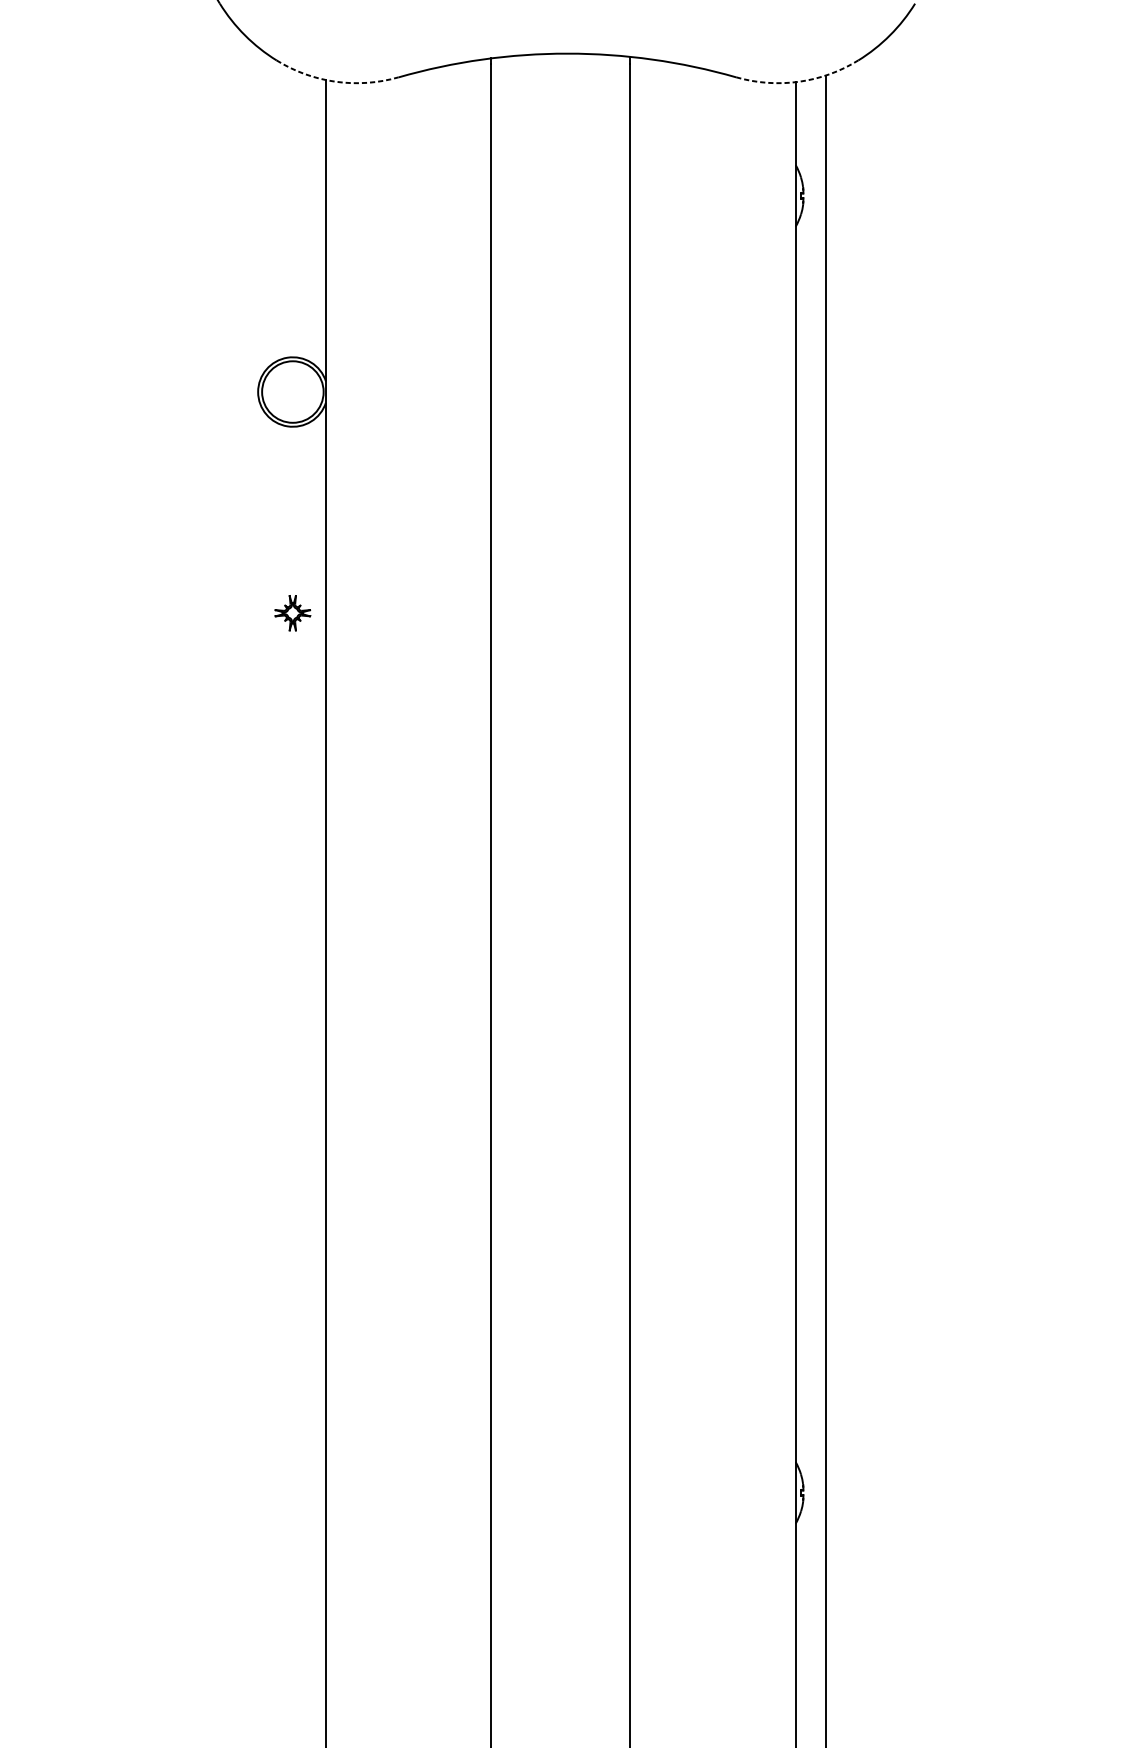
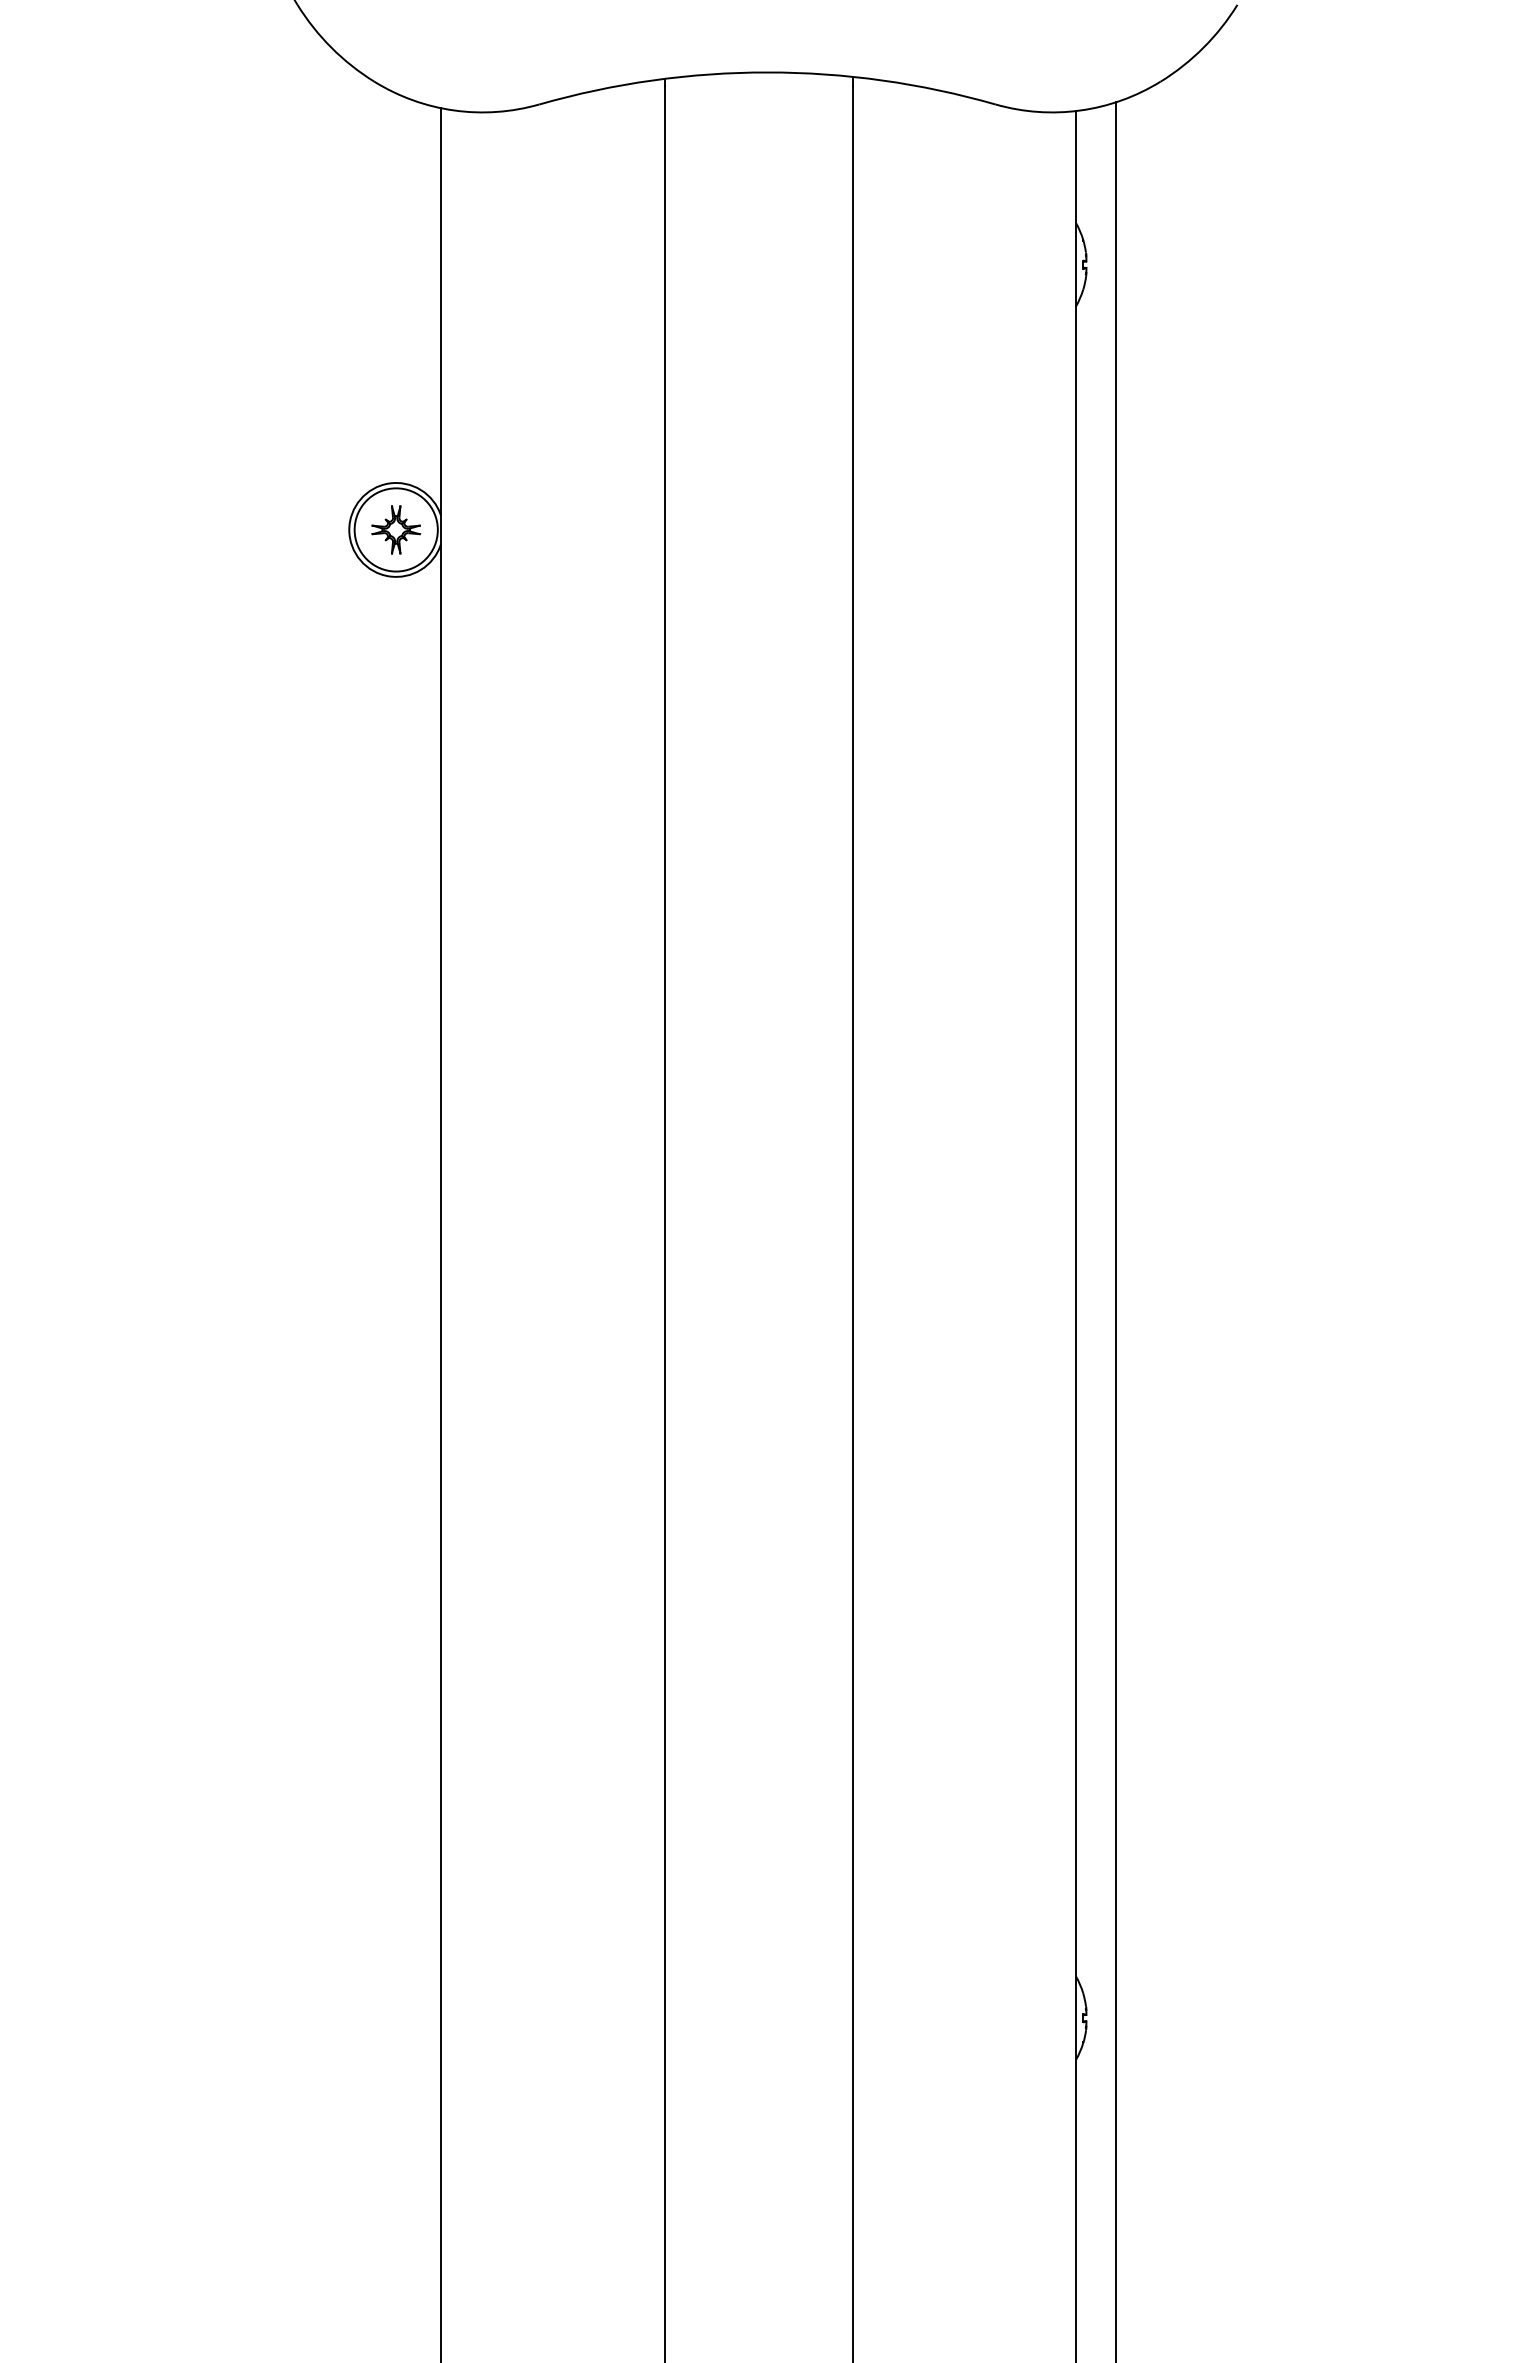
arc: (335, 81) -> (454, 110), dashed -> solid
arc: (799, 81) -> (1080, 110), dashed -> solid
part: (293, 612) -> (396, 529), moved

